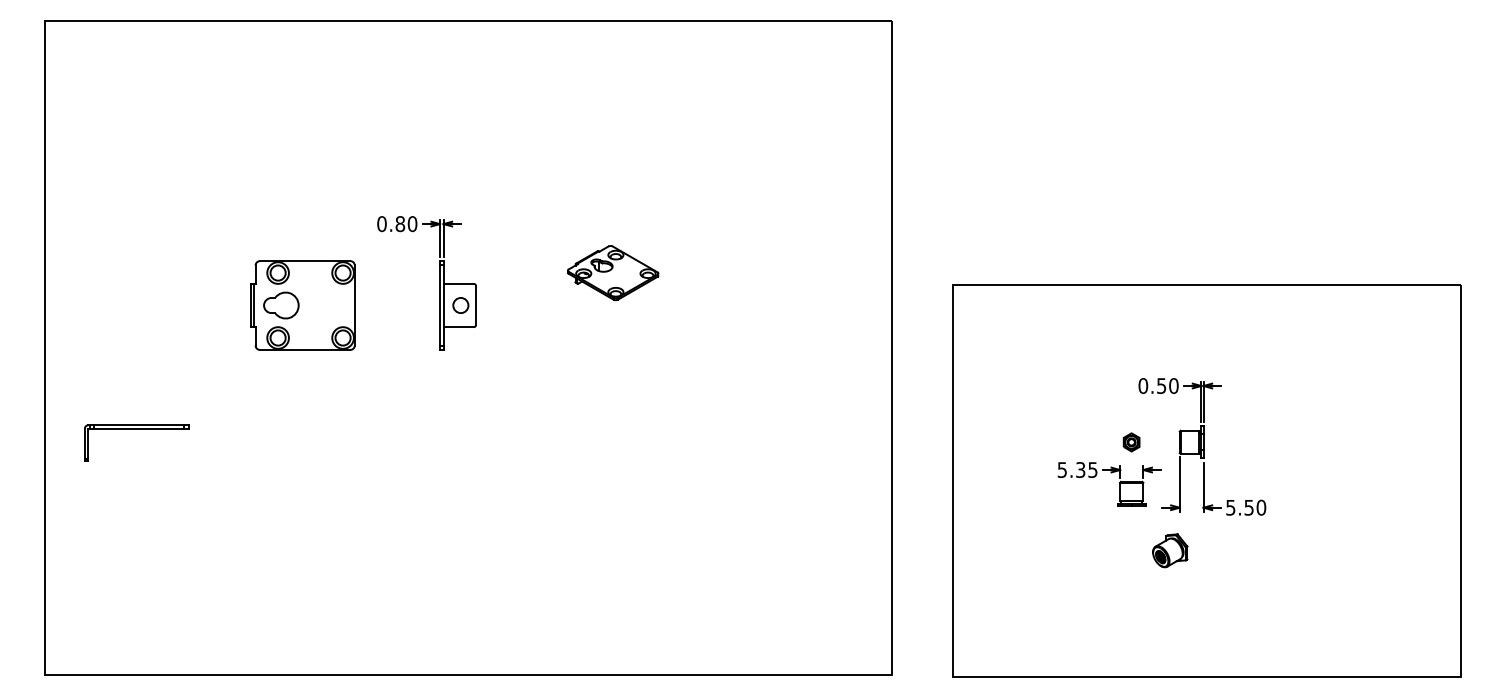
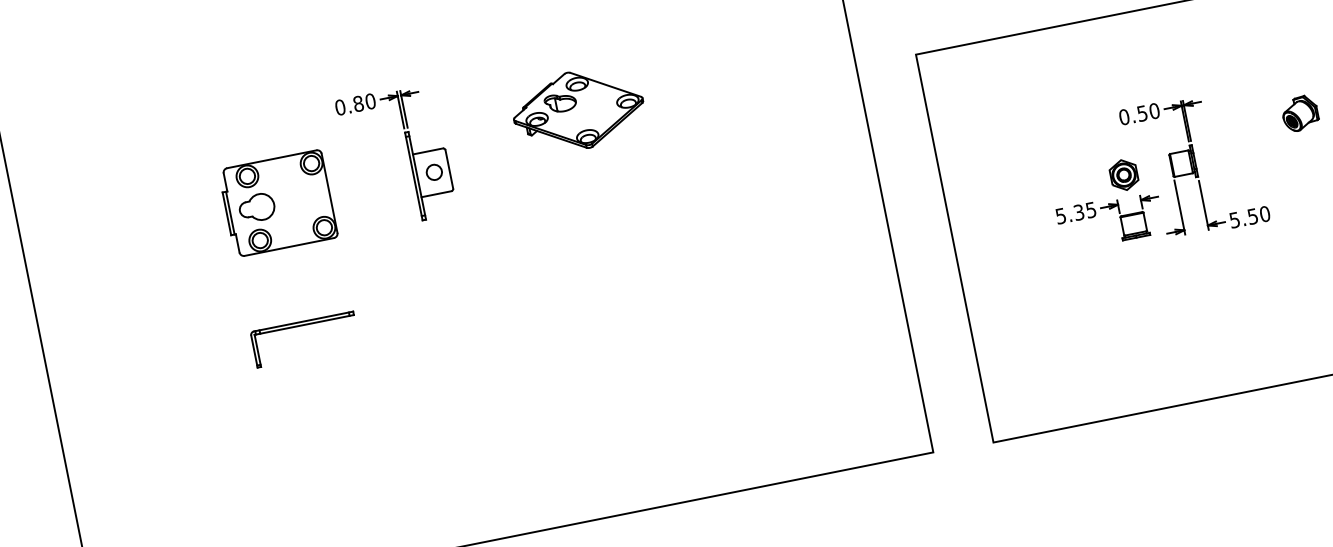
part: (612, 272) -> (577, 109), size x1.43
part: (136, 429) -> (302, 326), moved
part: (1131, 442) -> (1123, 175), size x1.67
part: (1170, 550) -> (1300, 113), moved

